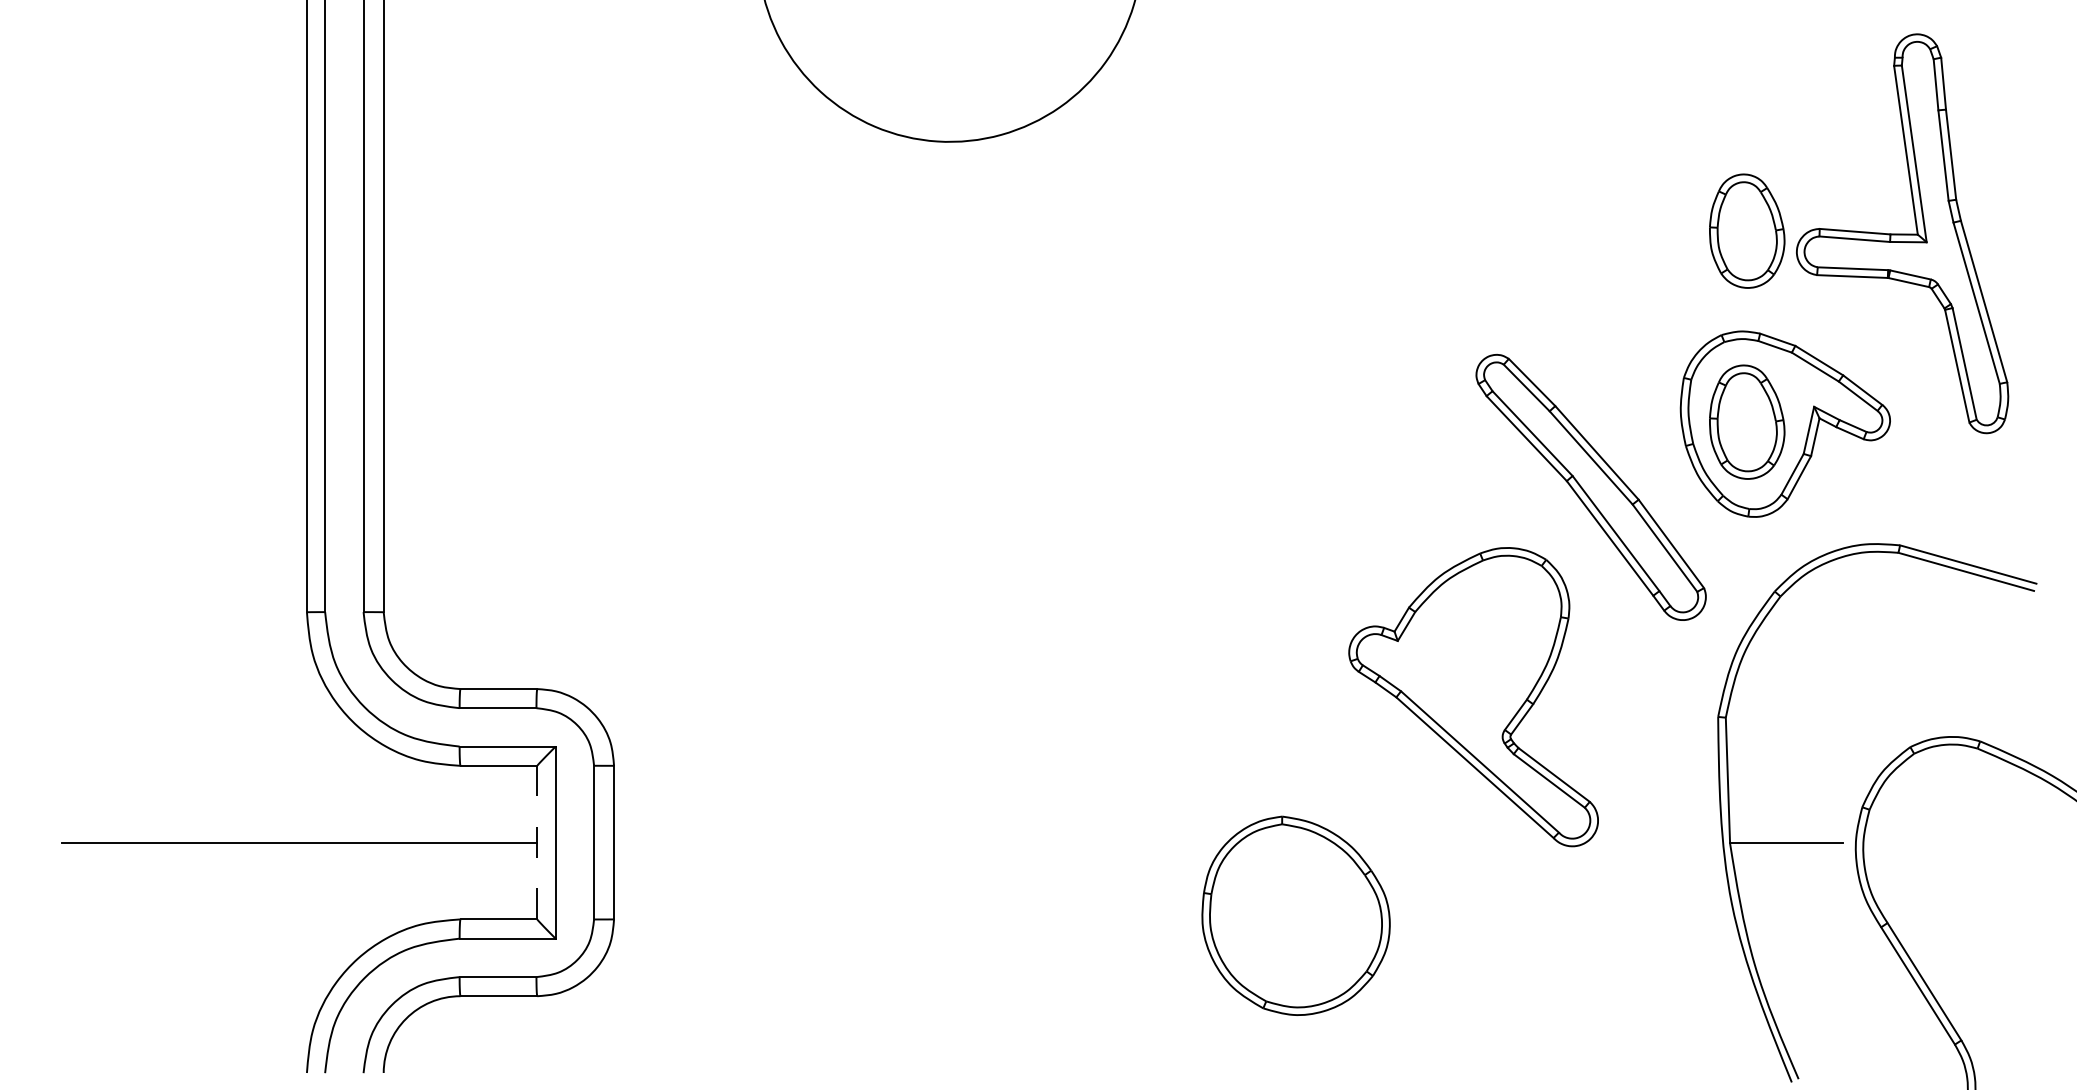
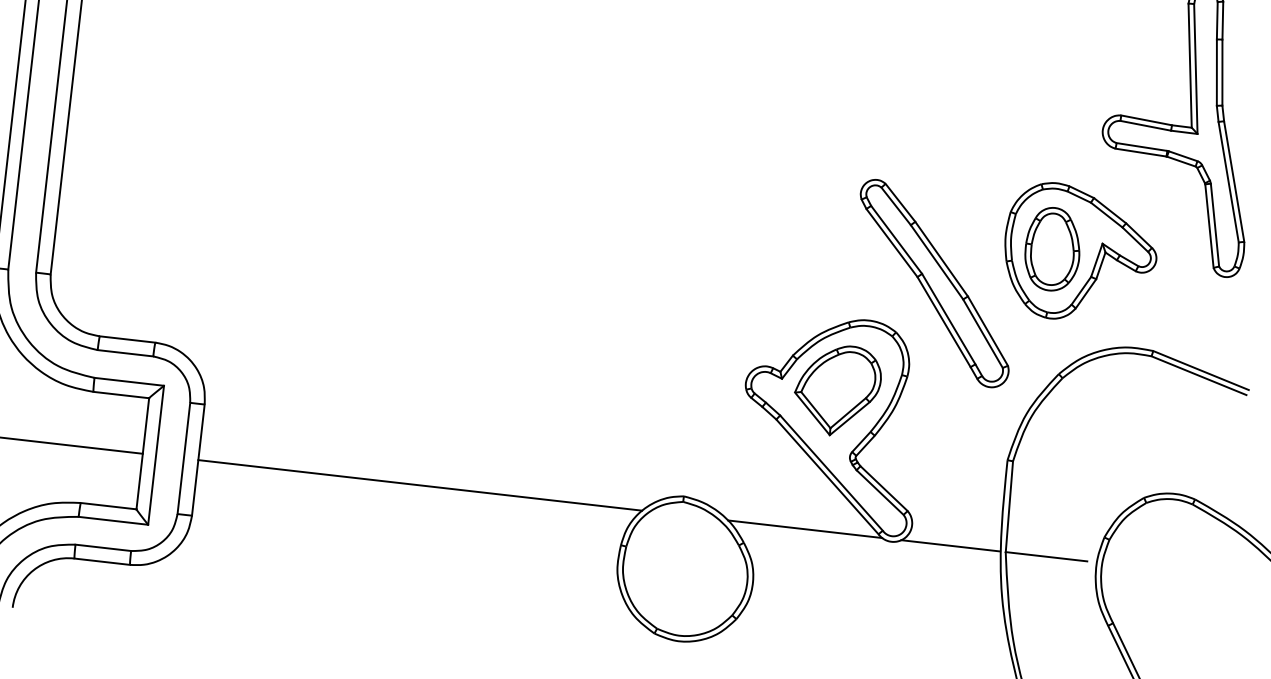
part: (1747, 230) -> (1068, 110), removed
part: (1474, 648) -> (836, 390), added
line: (537, 842) -> (142, 453), dashed -> solid
line: (920, 842) -> (420, 485), added
line: (1452, 842) -> (804, 529), added
line: (1653, 842) -> (950, 545), added

